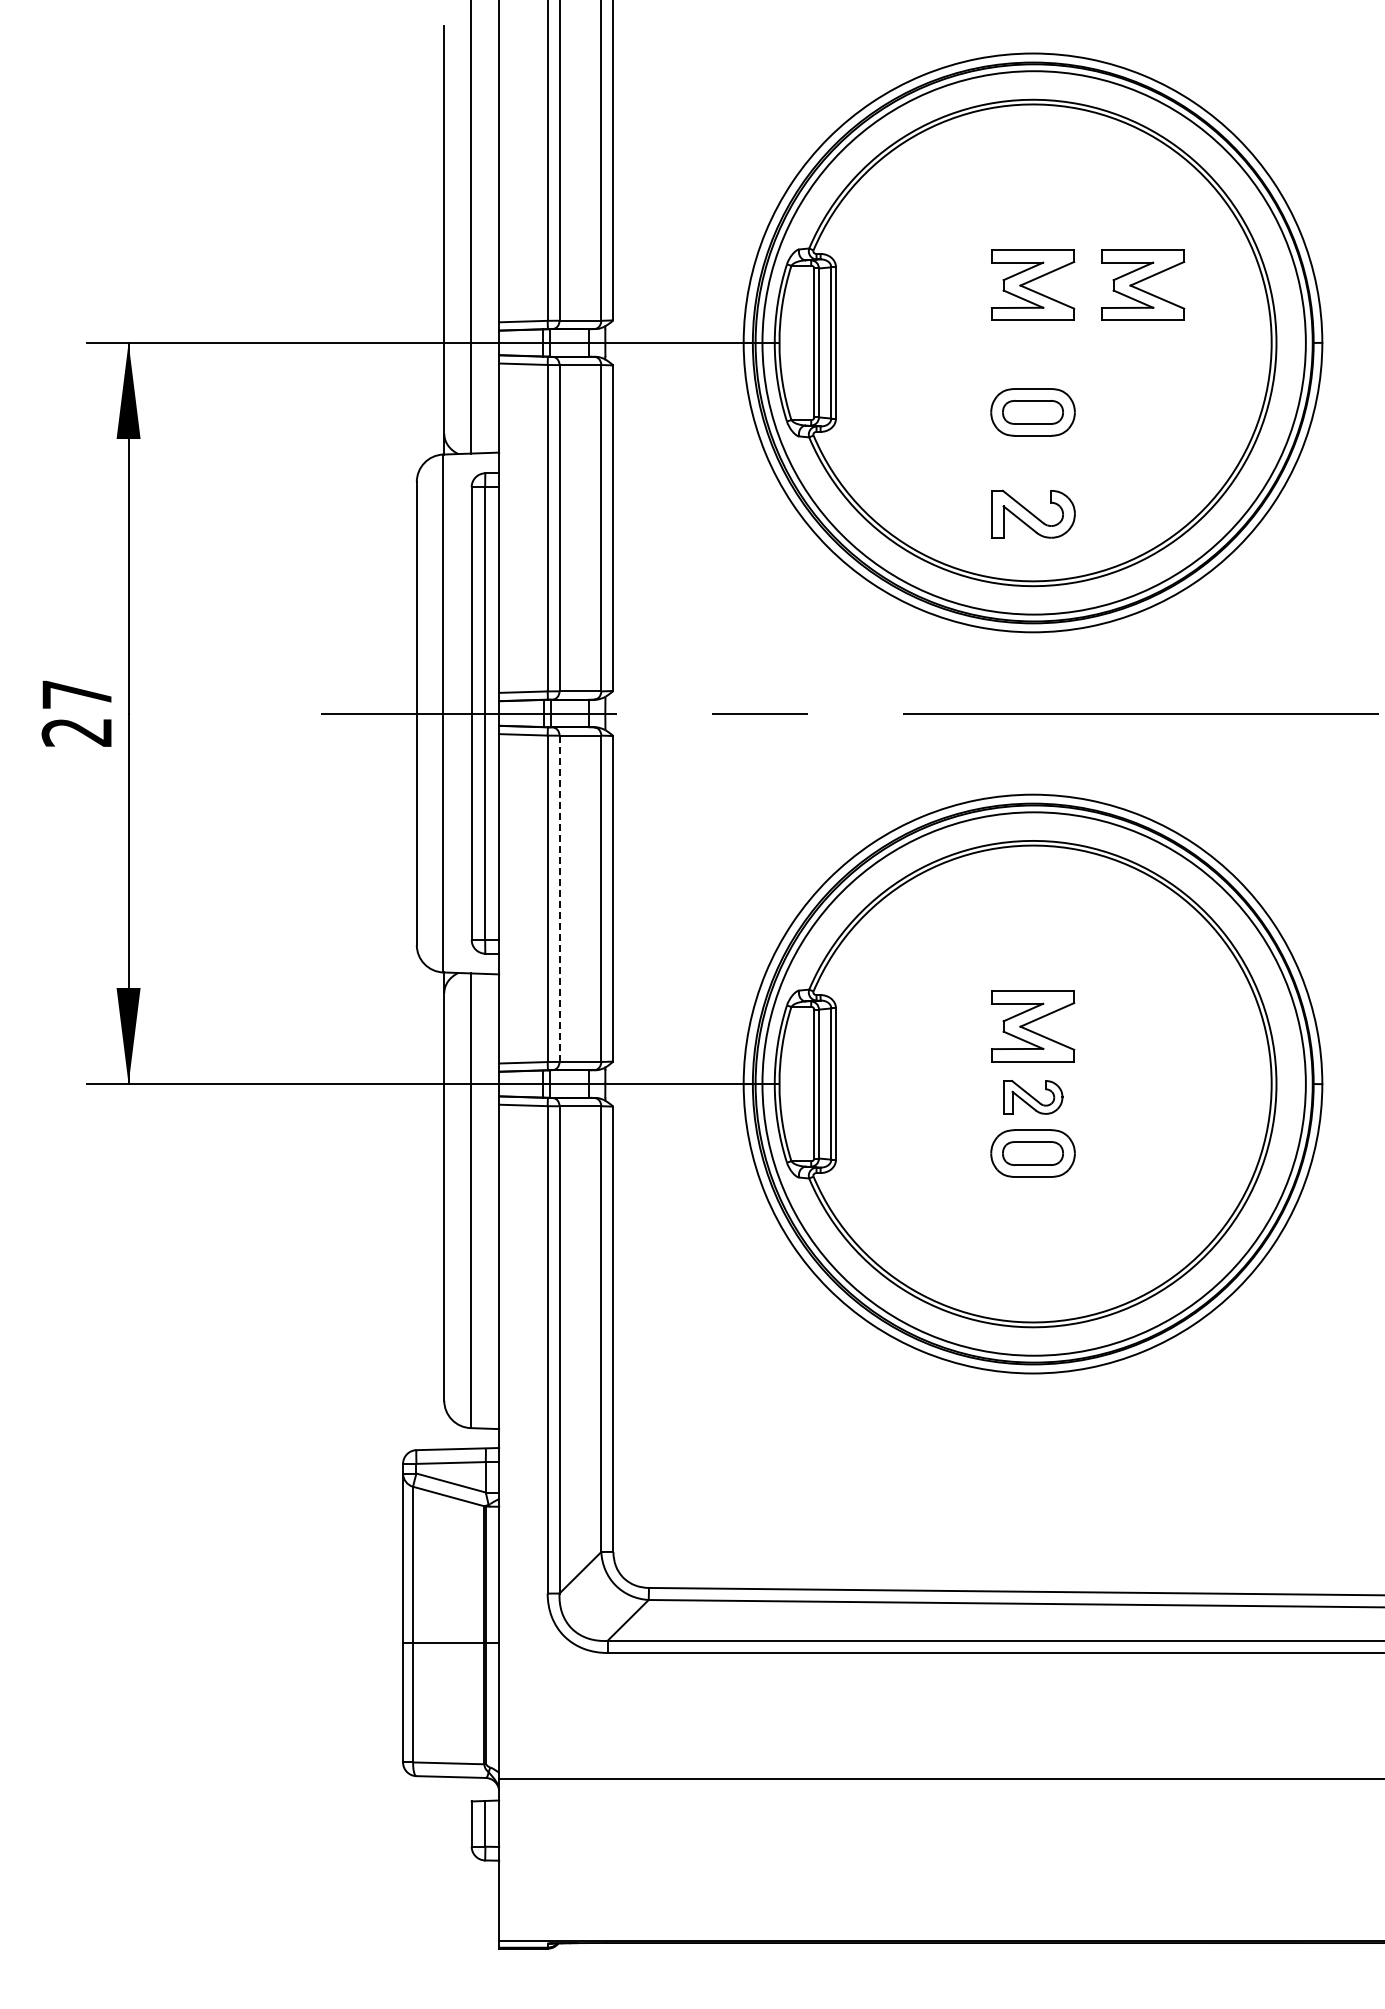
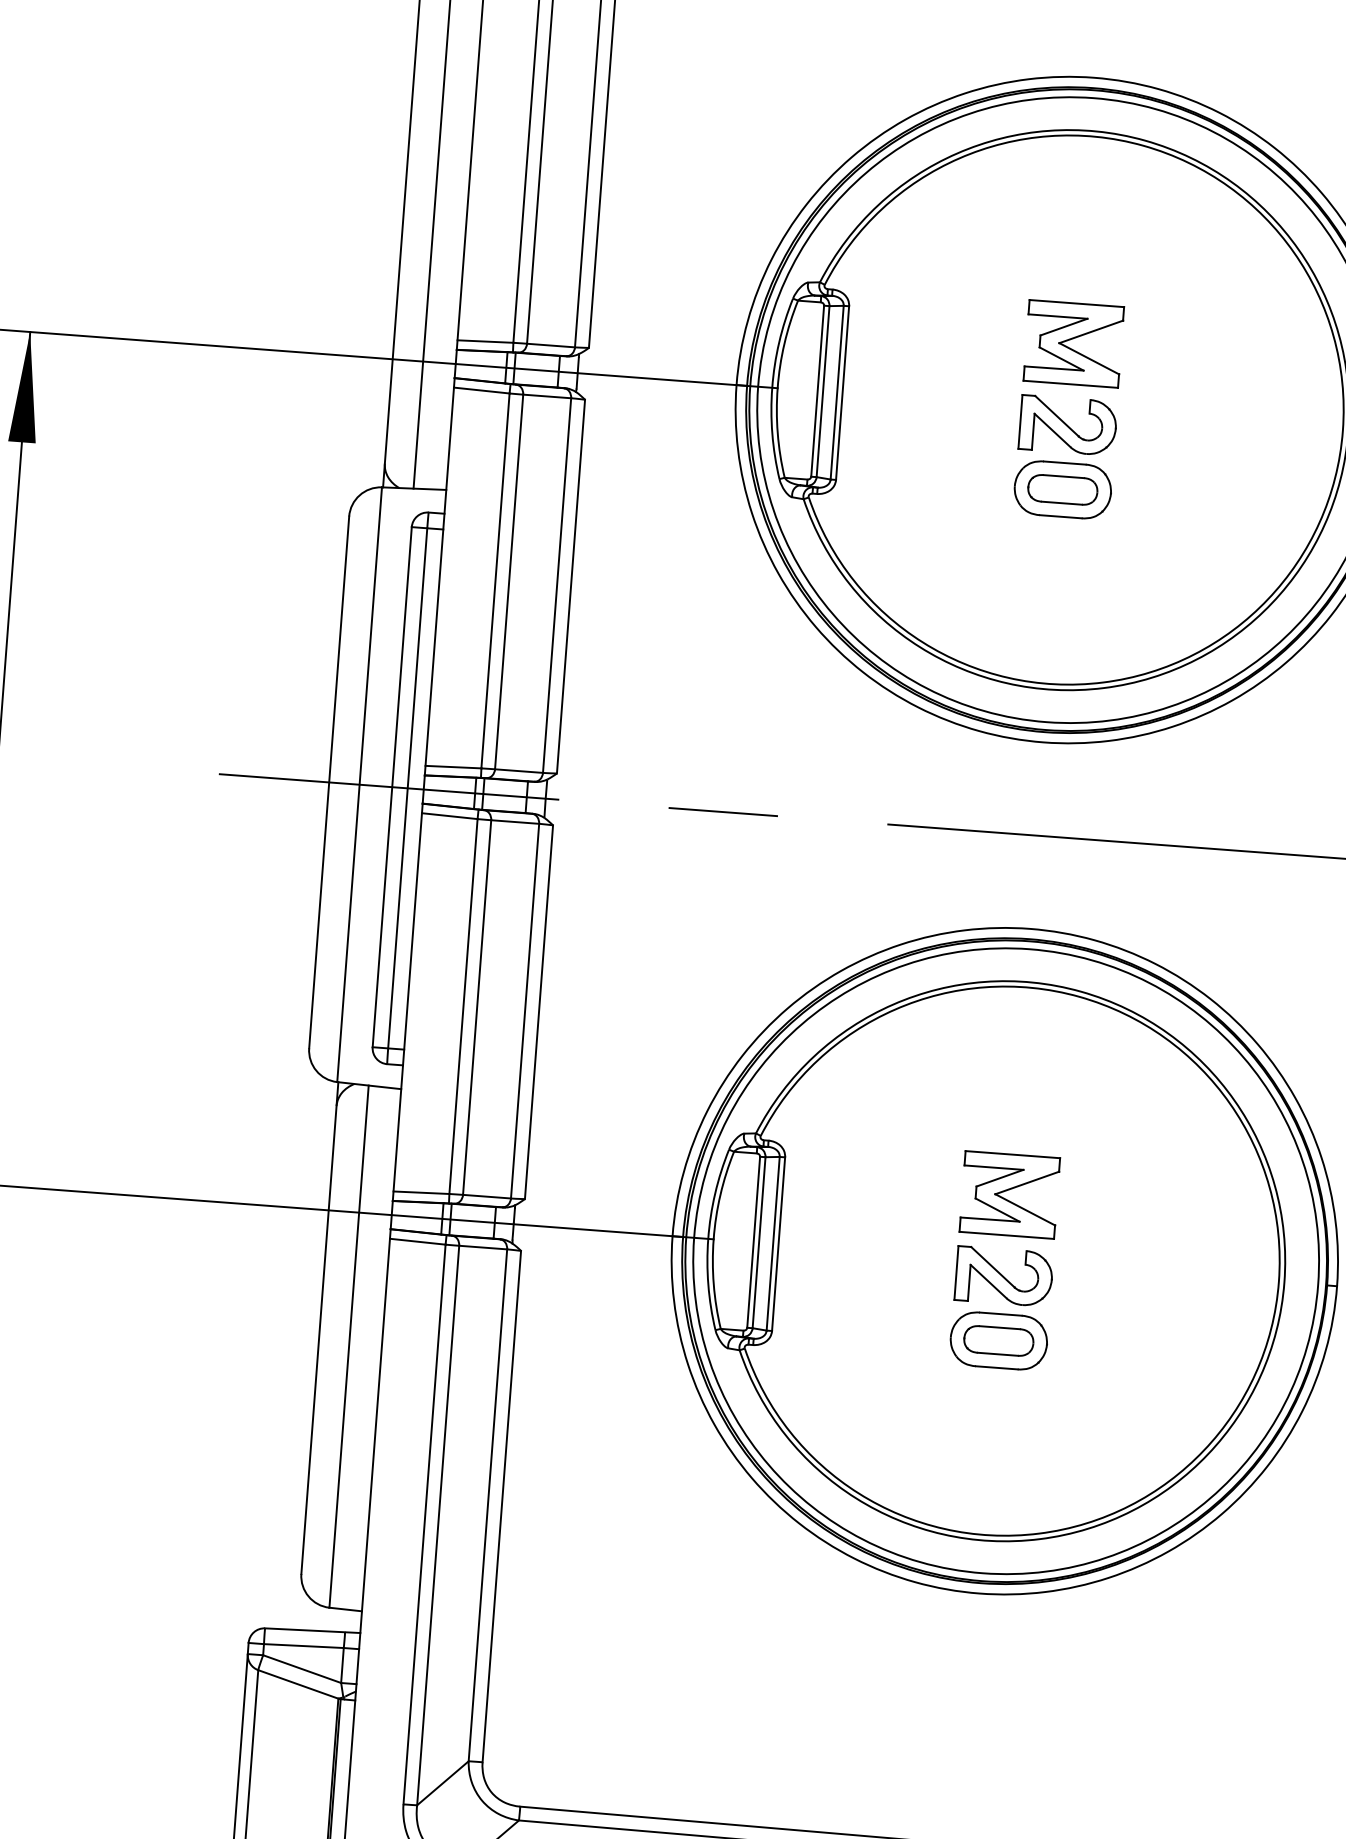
part: (1143, 284) -> (1200, 352), removed
part: (1033, 513) -> (1068, 424), moved
line: (559, 898) -> (477, 1007), dashed -> solid
part: (1033, 1097) -> (1004, 1276), size x1.43

